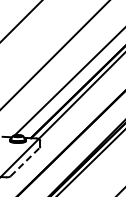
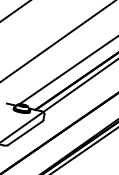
line: (25, 161) -> (25, 132), dashed -> solid

